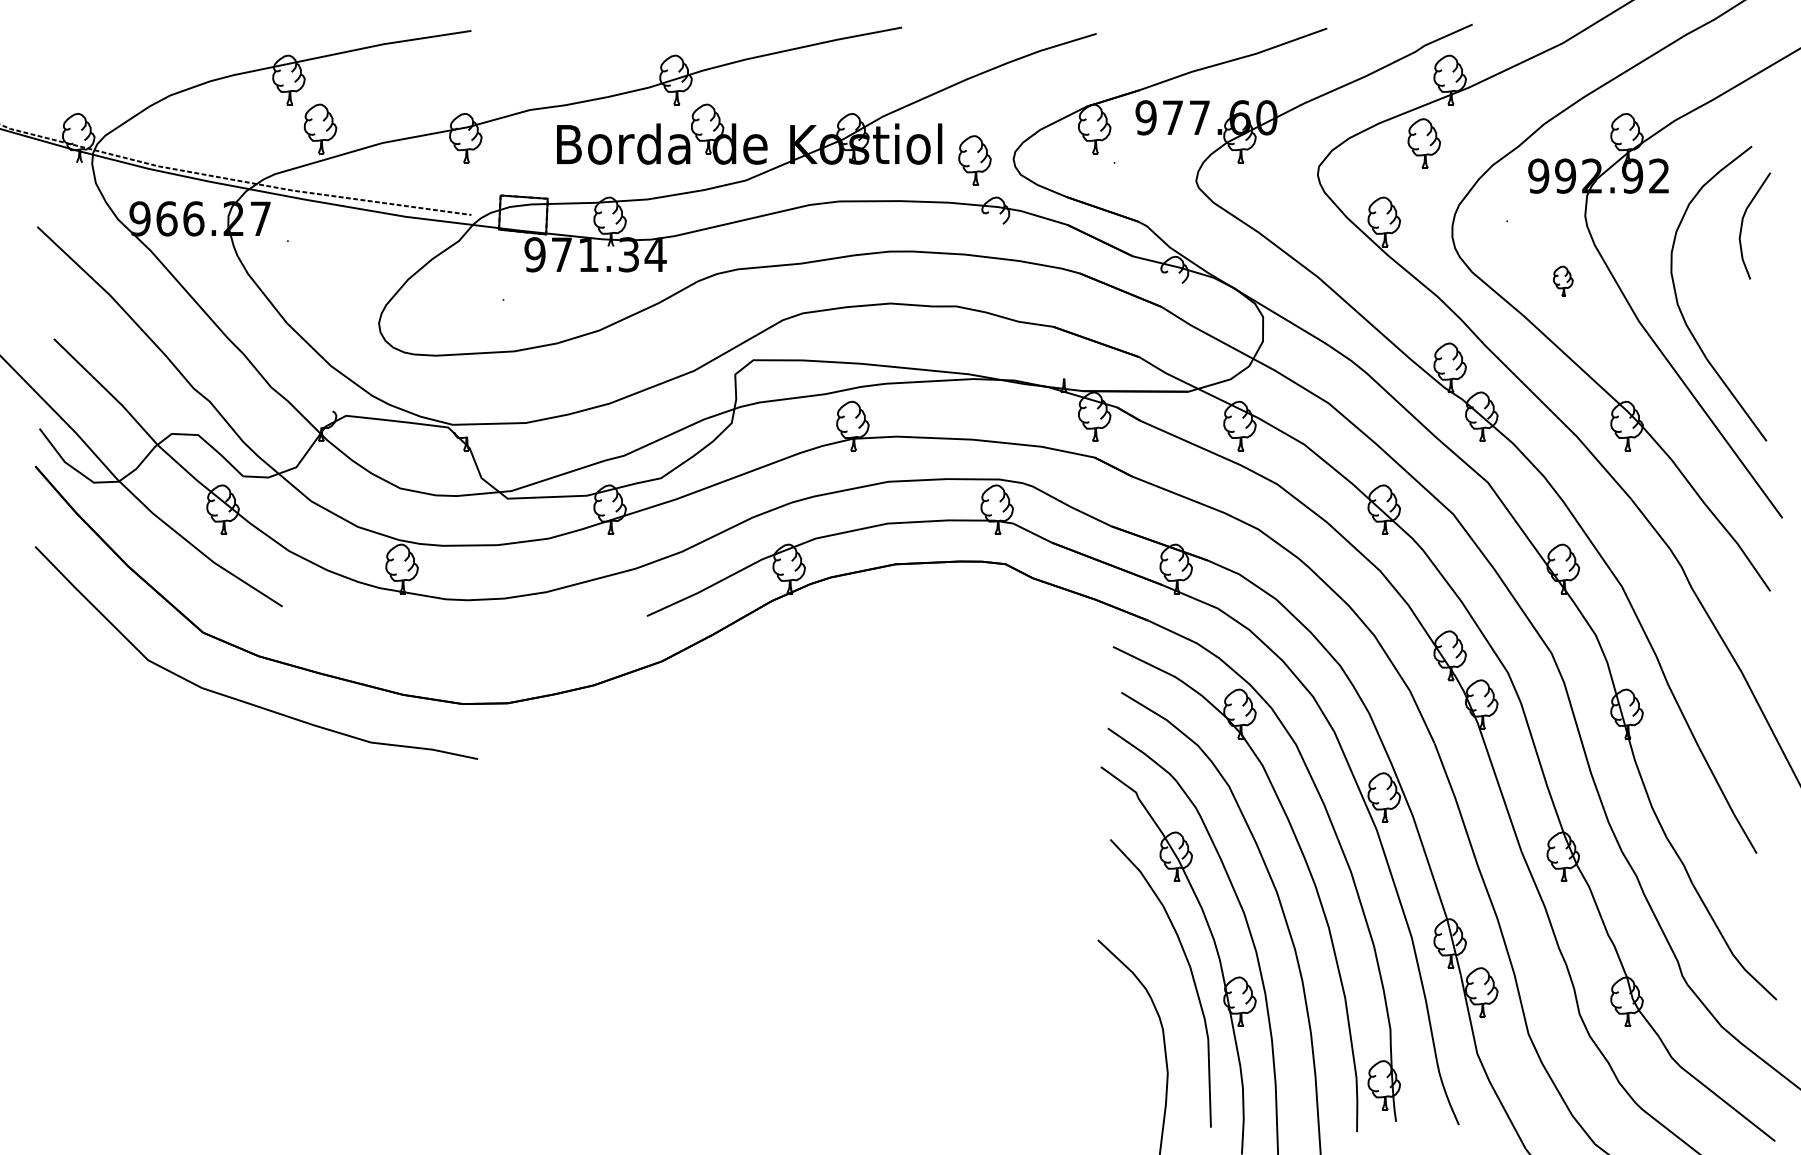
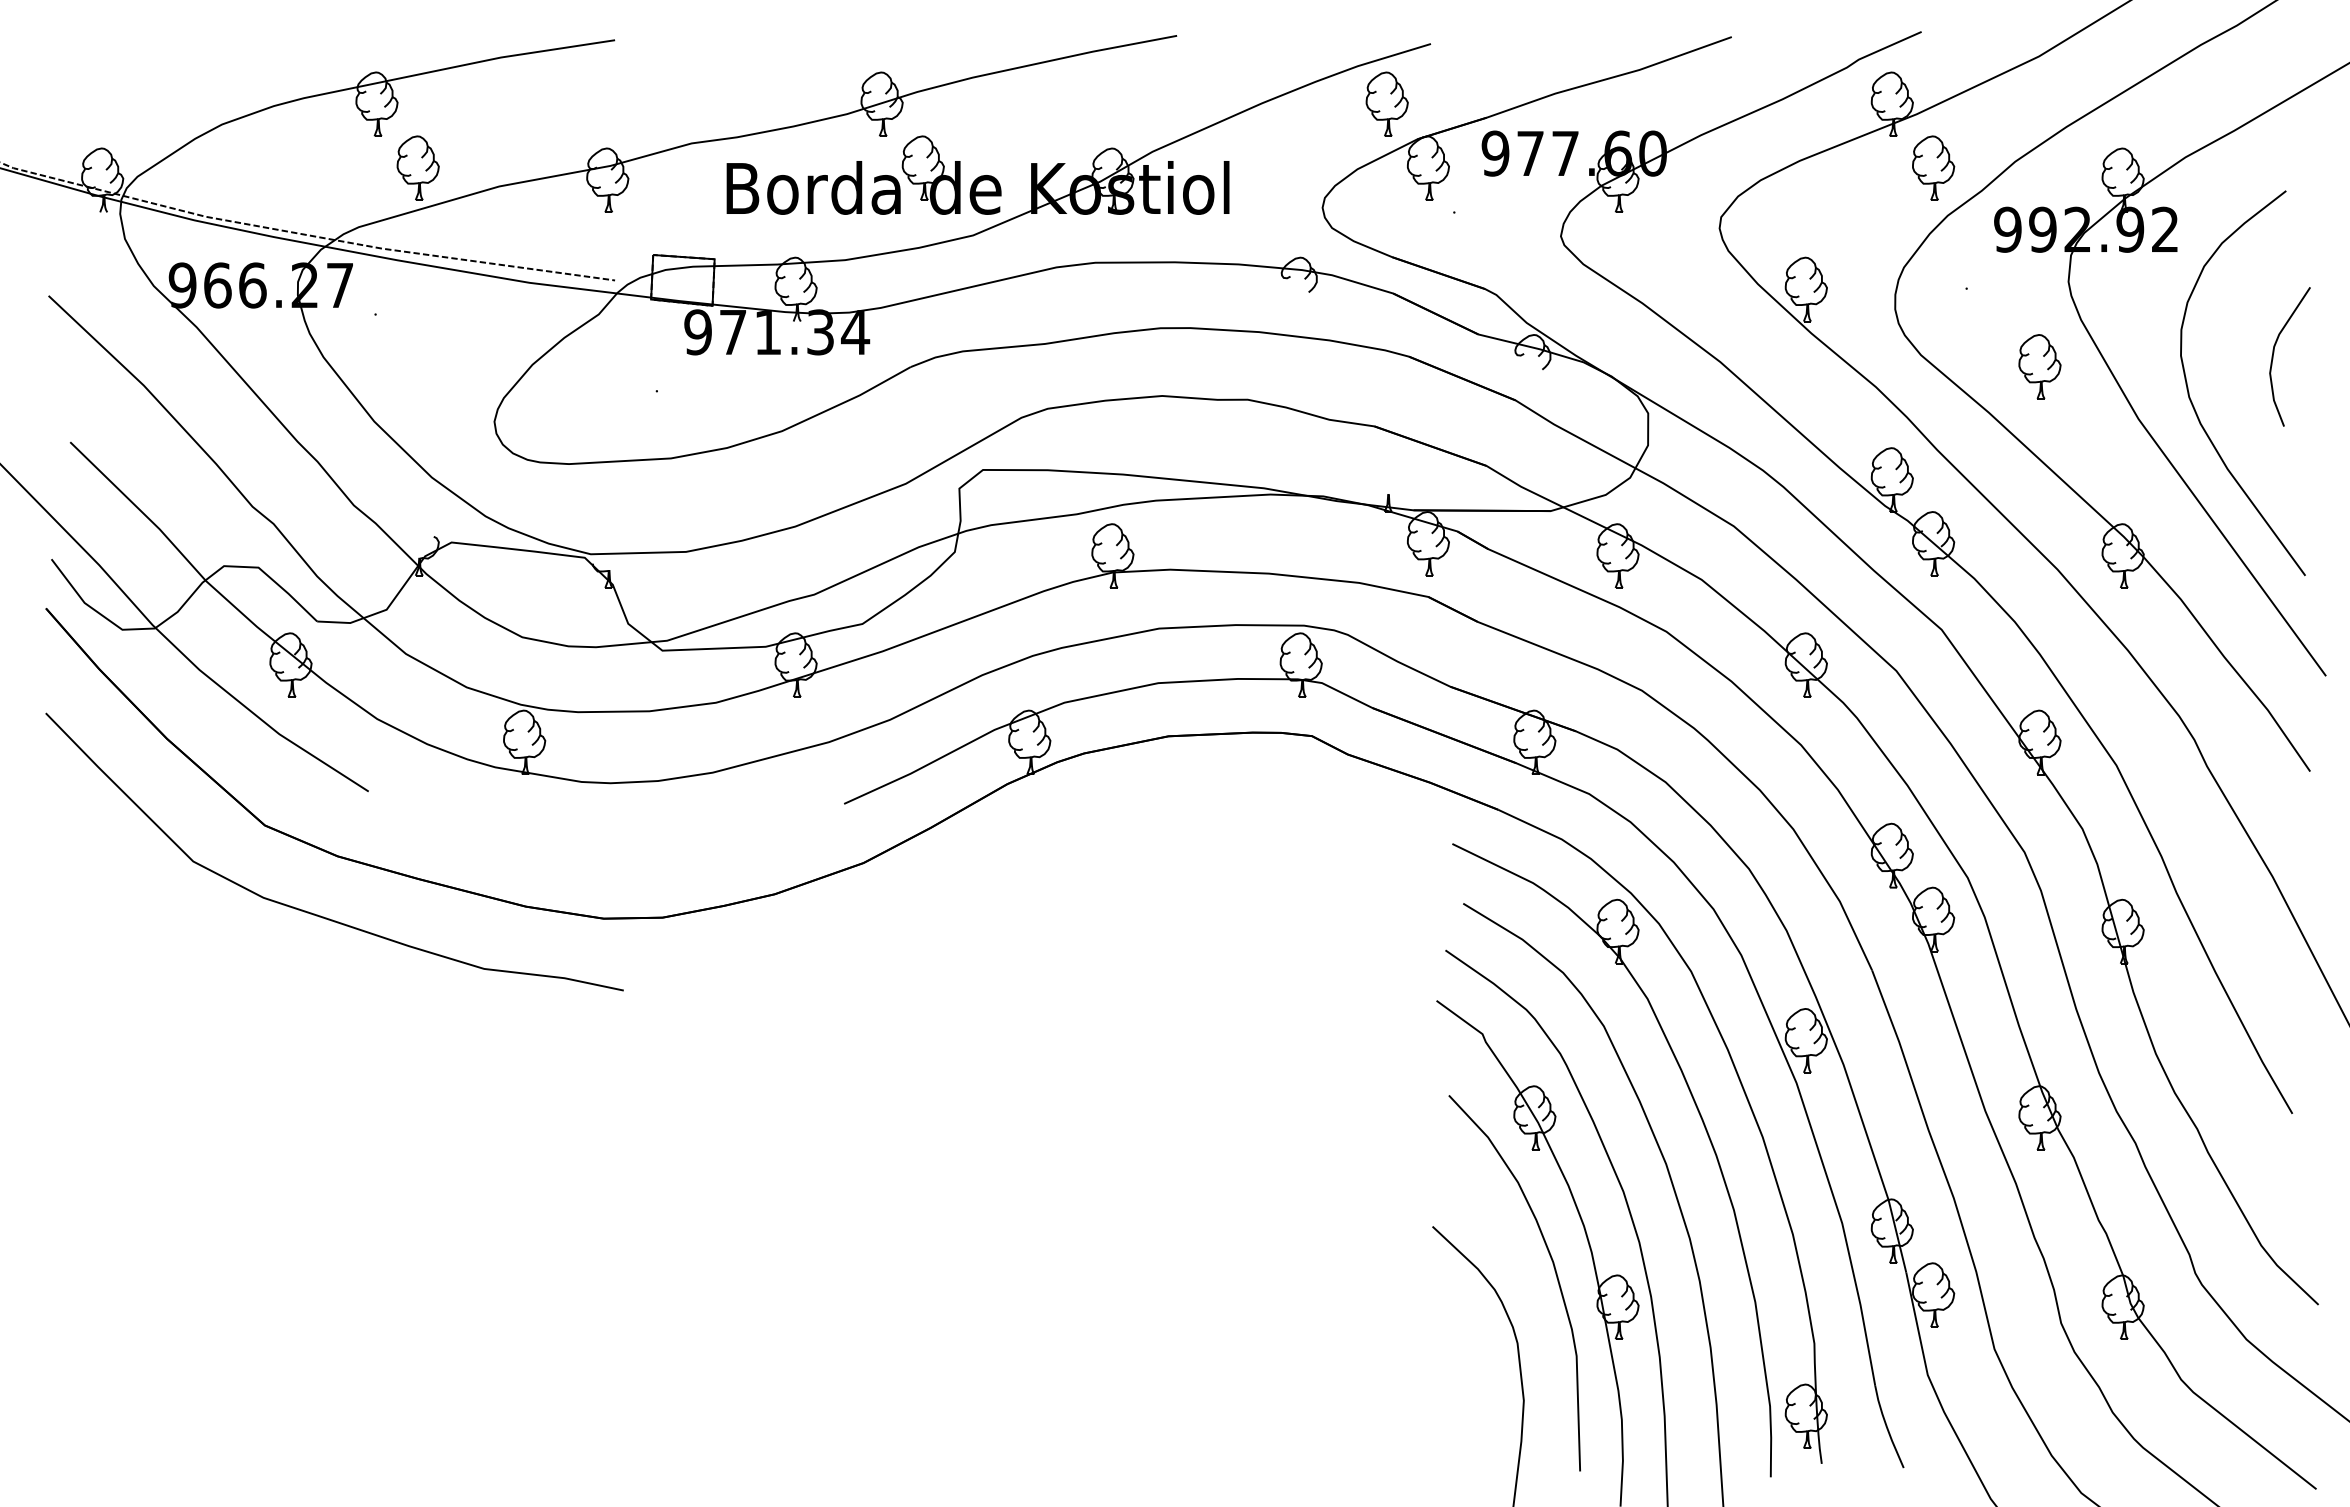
part: (1424, 143) -> (1933, 167), moved
part: (974, 159) -> (1386, 103), moved
curve: (1743, 223) -> (2274, 353), moved
part: (1562, 280) -> (2039, 366), size x1.67

